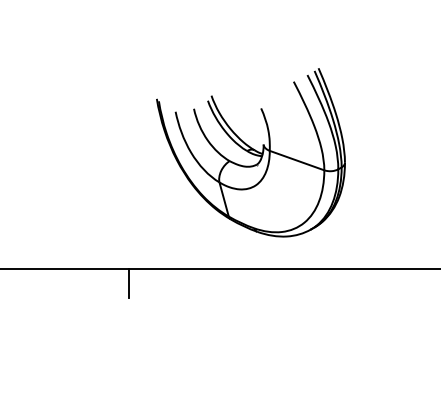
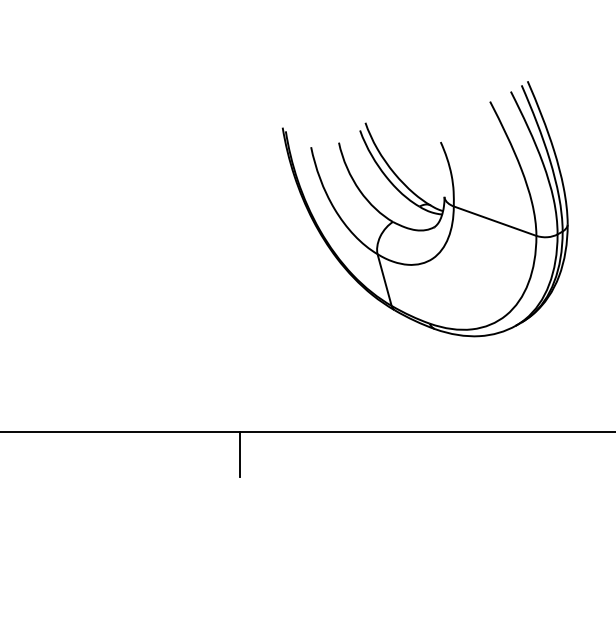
part: (250, 152) -> (424, 208), moved

